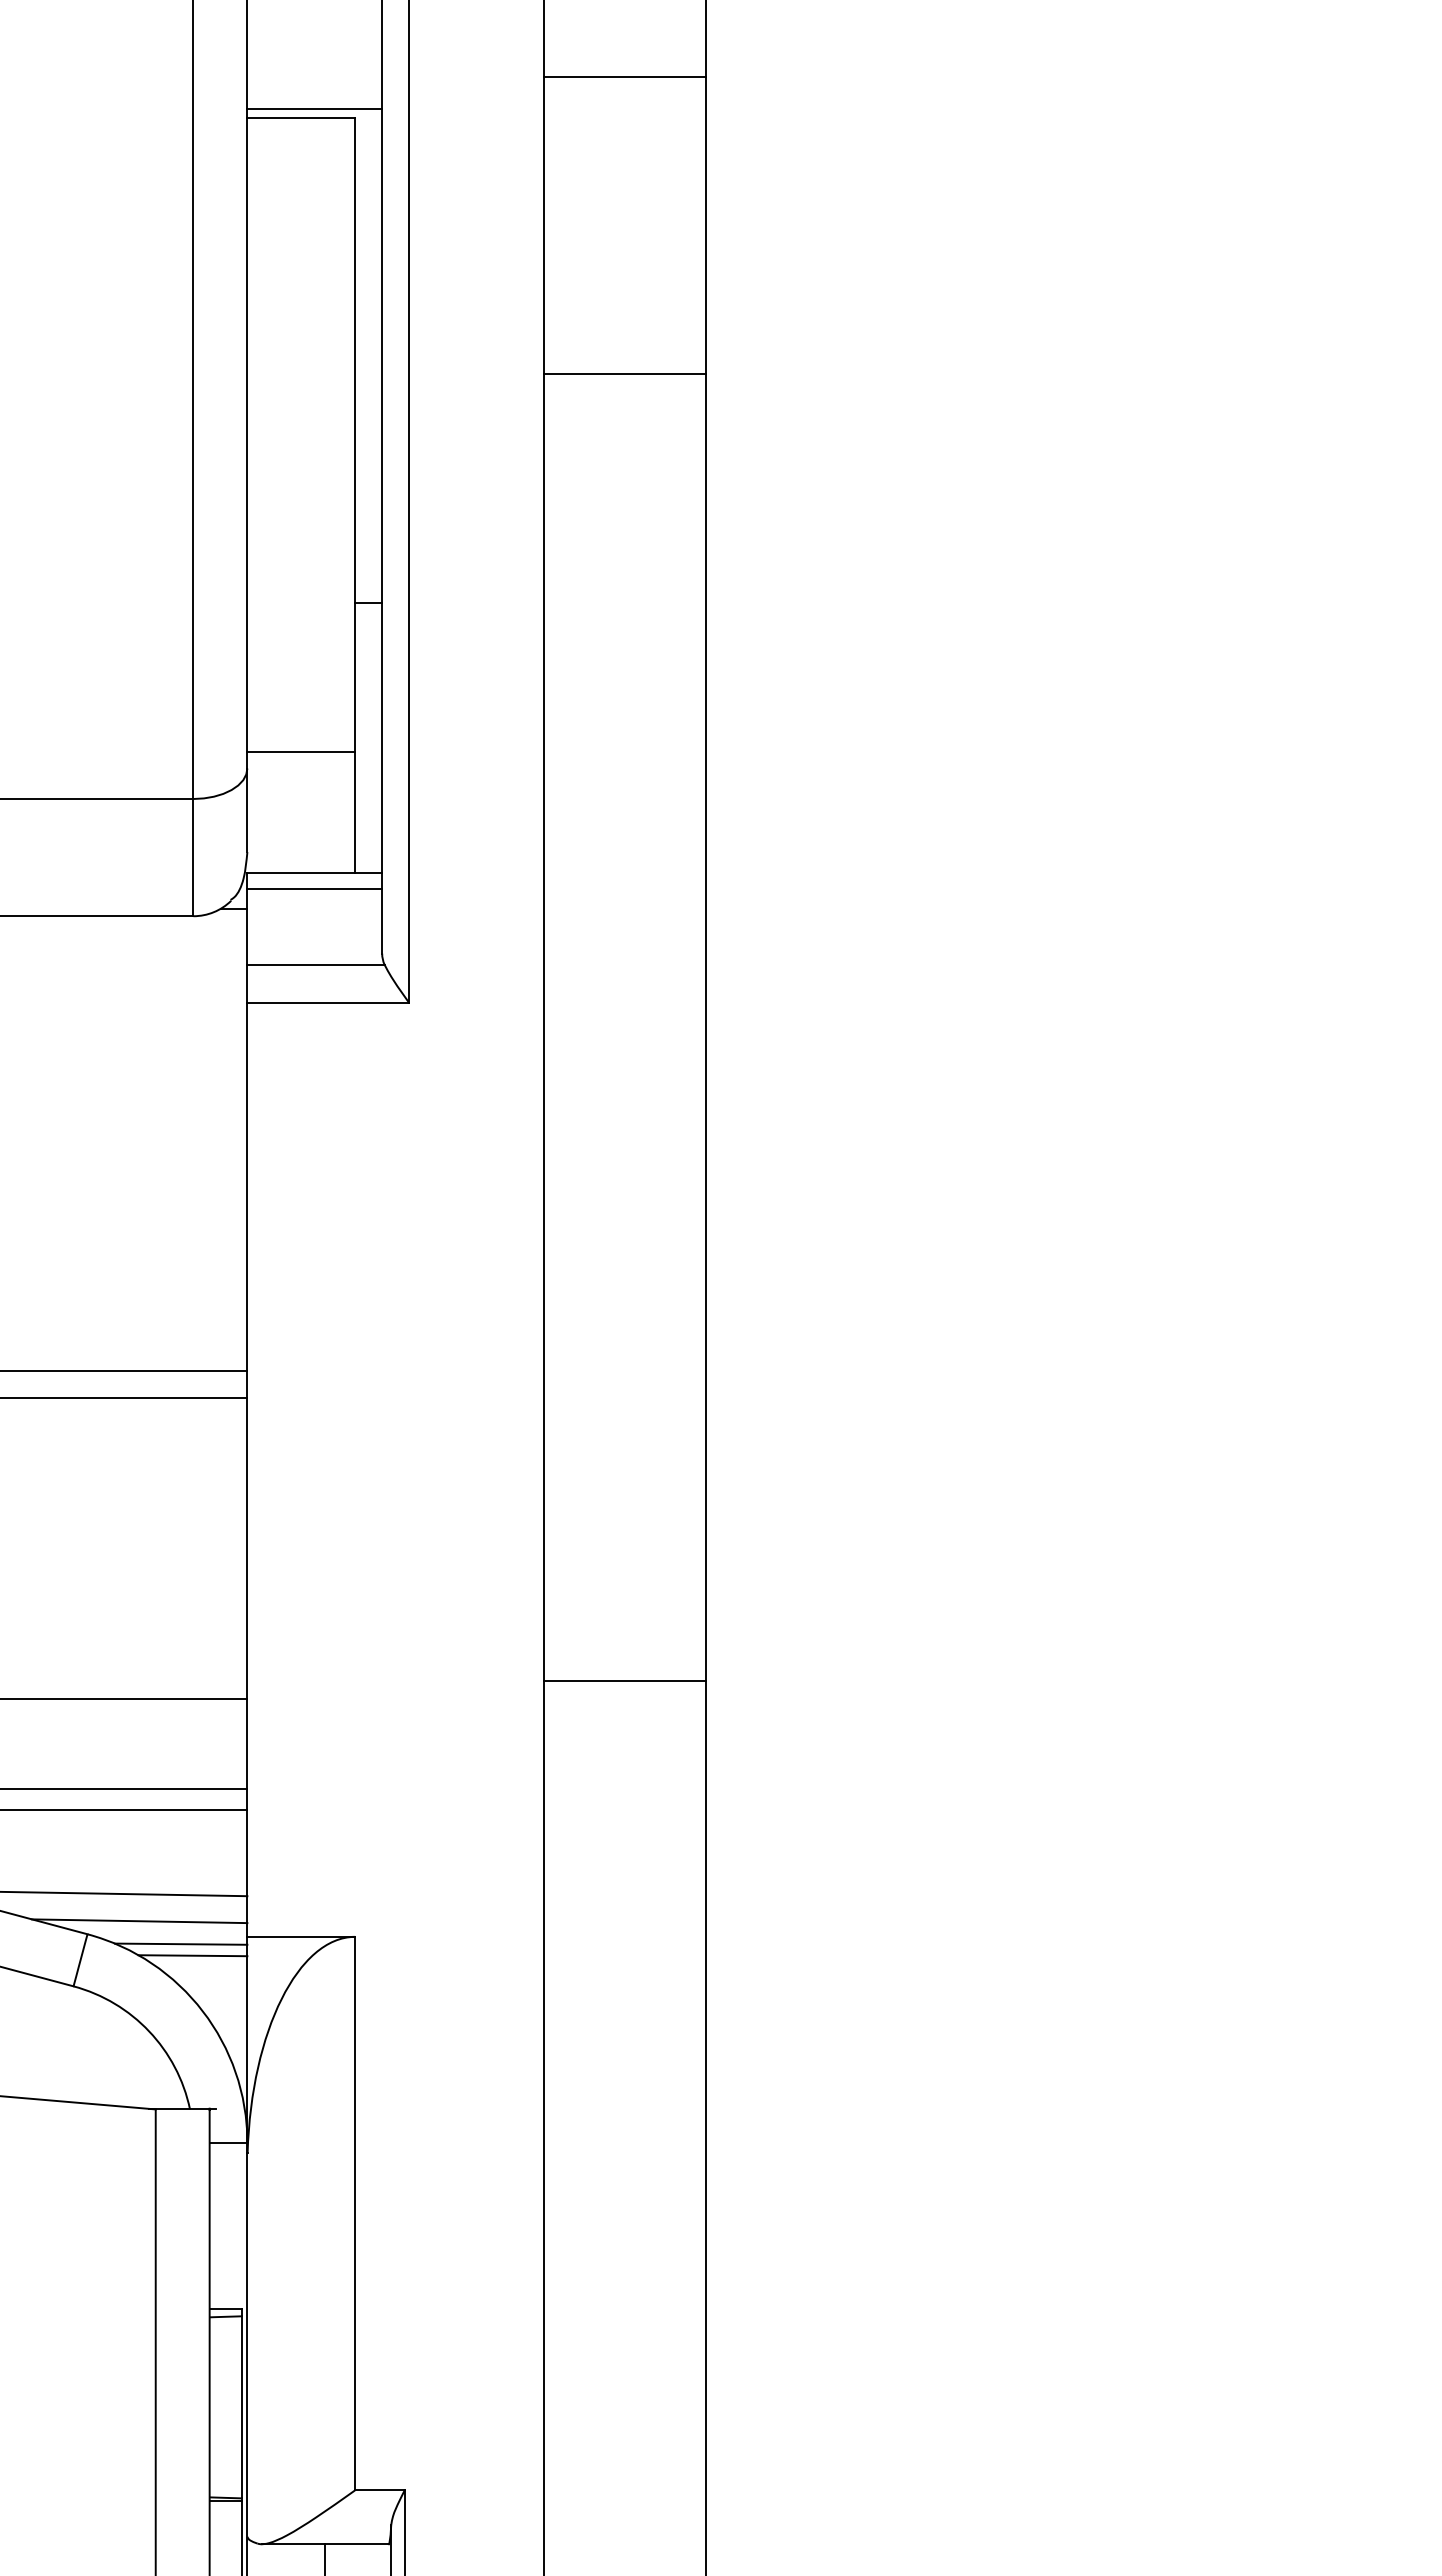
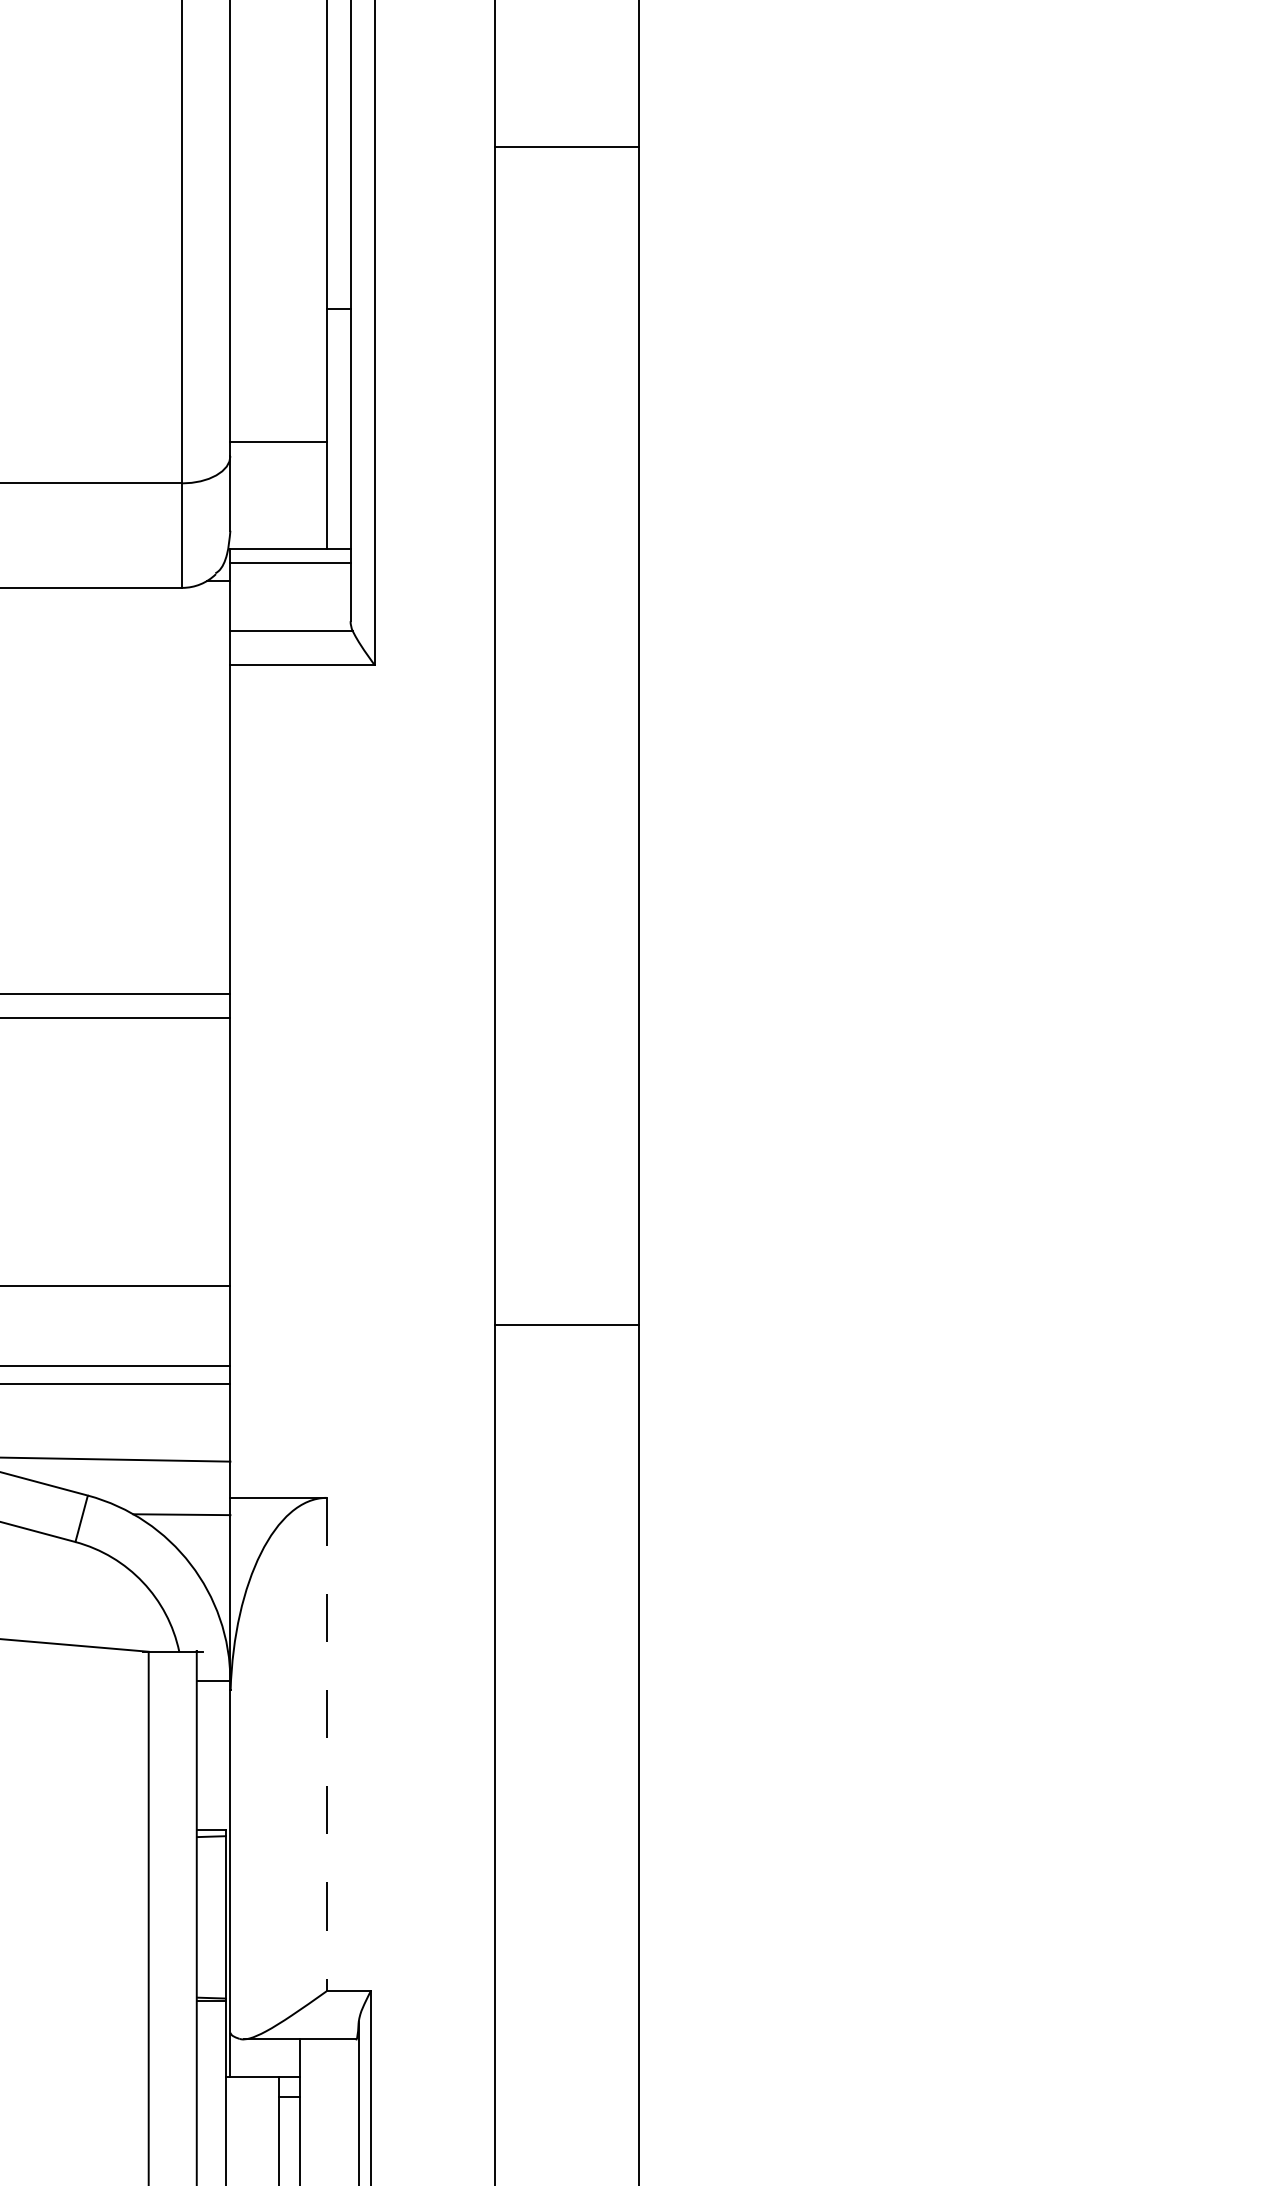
line: (624, 374) -> (566, 147), moved
line: (624, 1681) -> (566, 1325), moved
line: (139, 1921) -> (134, 1484), removed
line: (180, 1943) -> (170, 1503), removed
line: (355, 2213) -> (326, 1744), solid -> dashed

